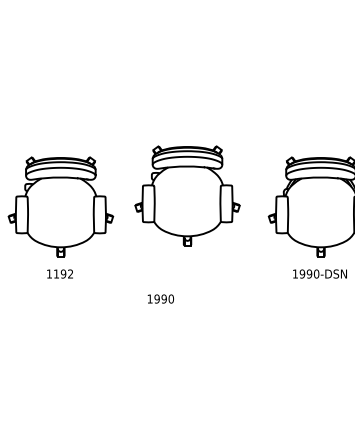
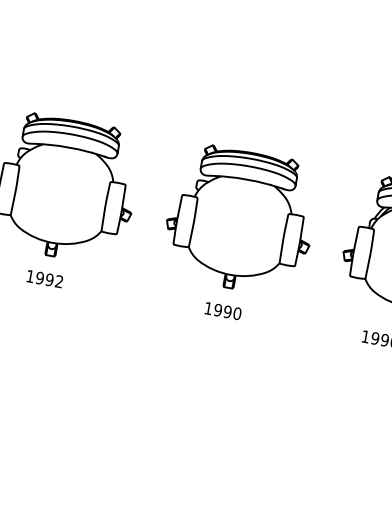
part: (187, 195) -> (240, 219), moved
text: (56, 273) -> (40, 277), 1192 -> 1992
text: (160, 298) -> (222, 310), moved

